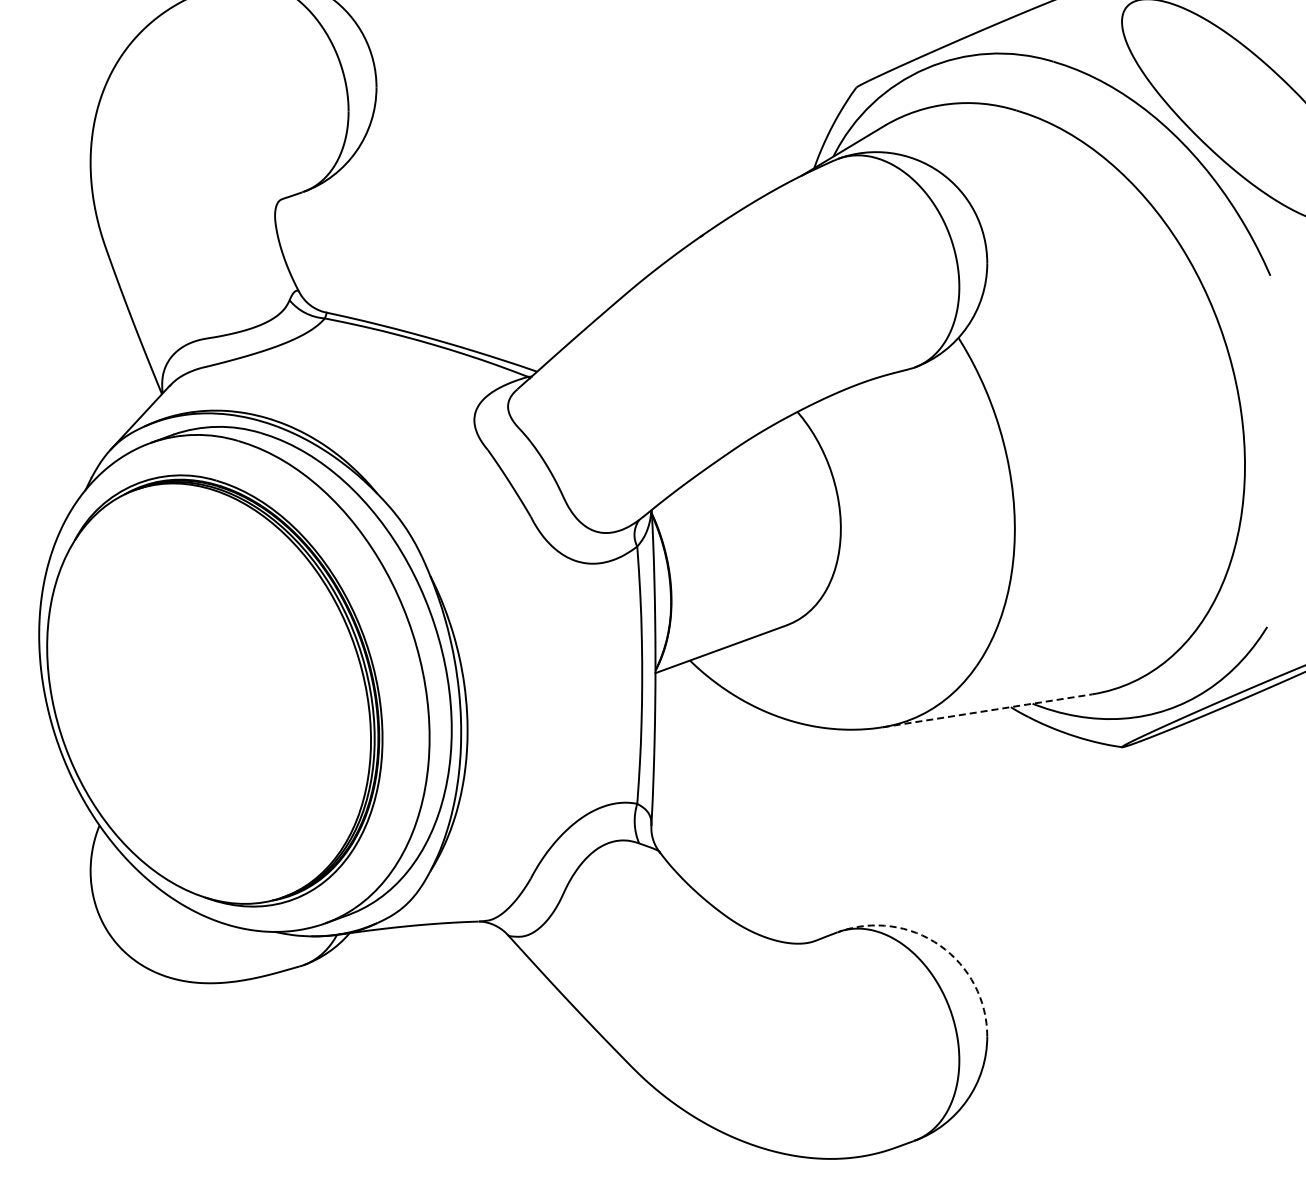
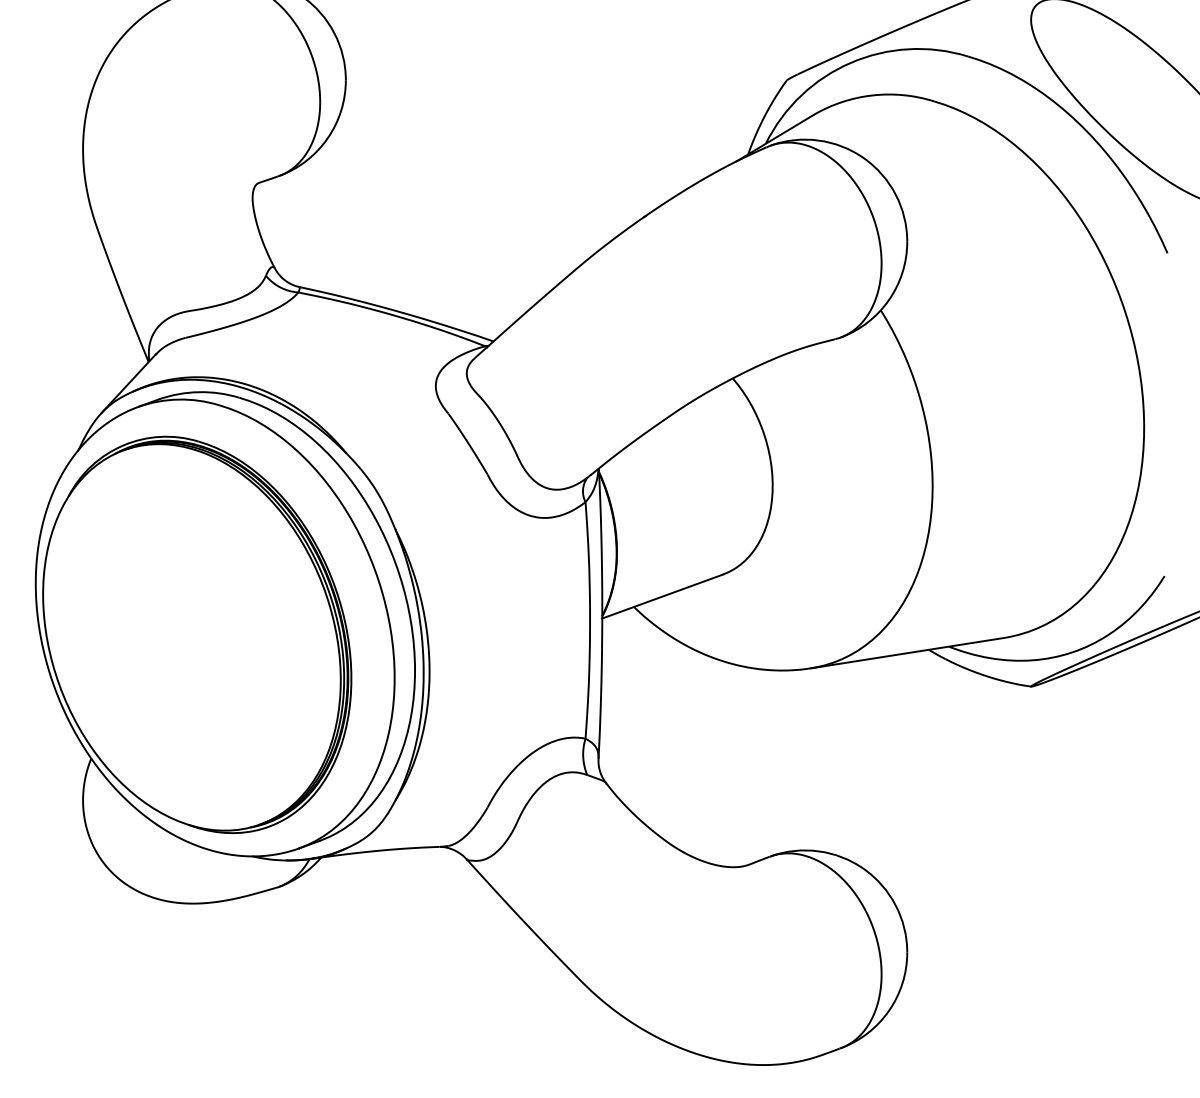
line: (988, 710) -> (908, 652), dashed -> solid
arc: (940, 945) -> (864, 868), dashed -> solid

